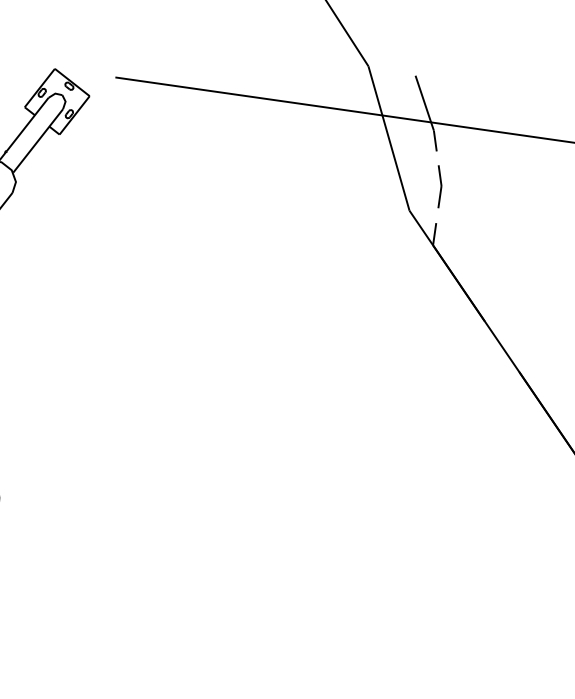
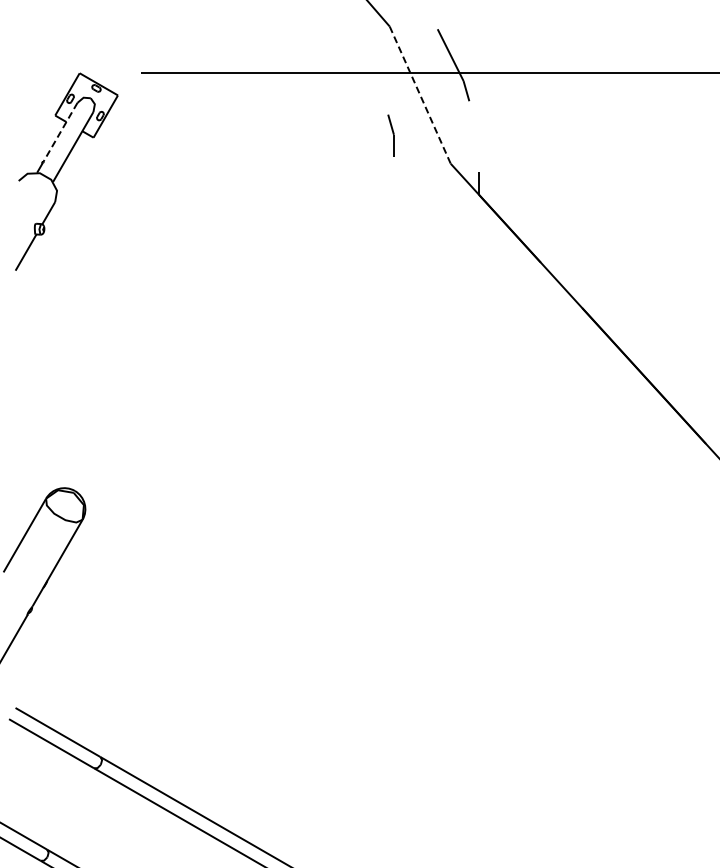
line: (27, 124) -> (60, 132), solid -> dashed
line: (389, 138) -> (420, 95), solid -> dashed
part: (438, 186) -> (390, 135), moved

